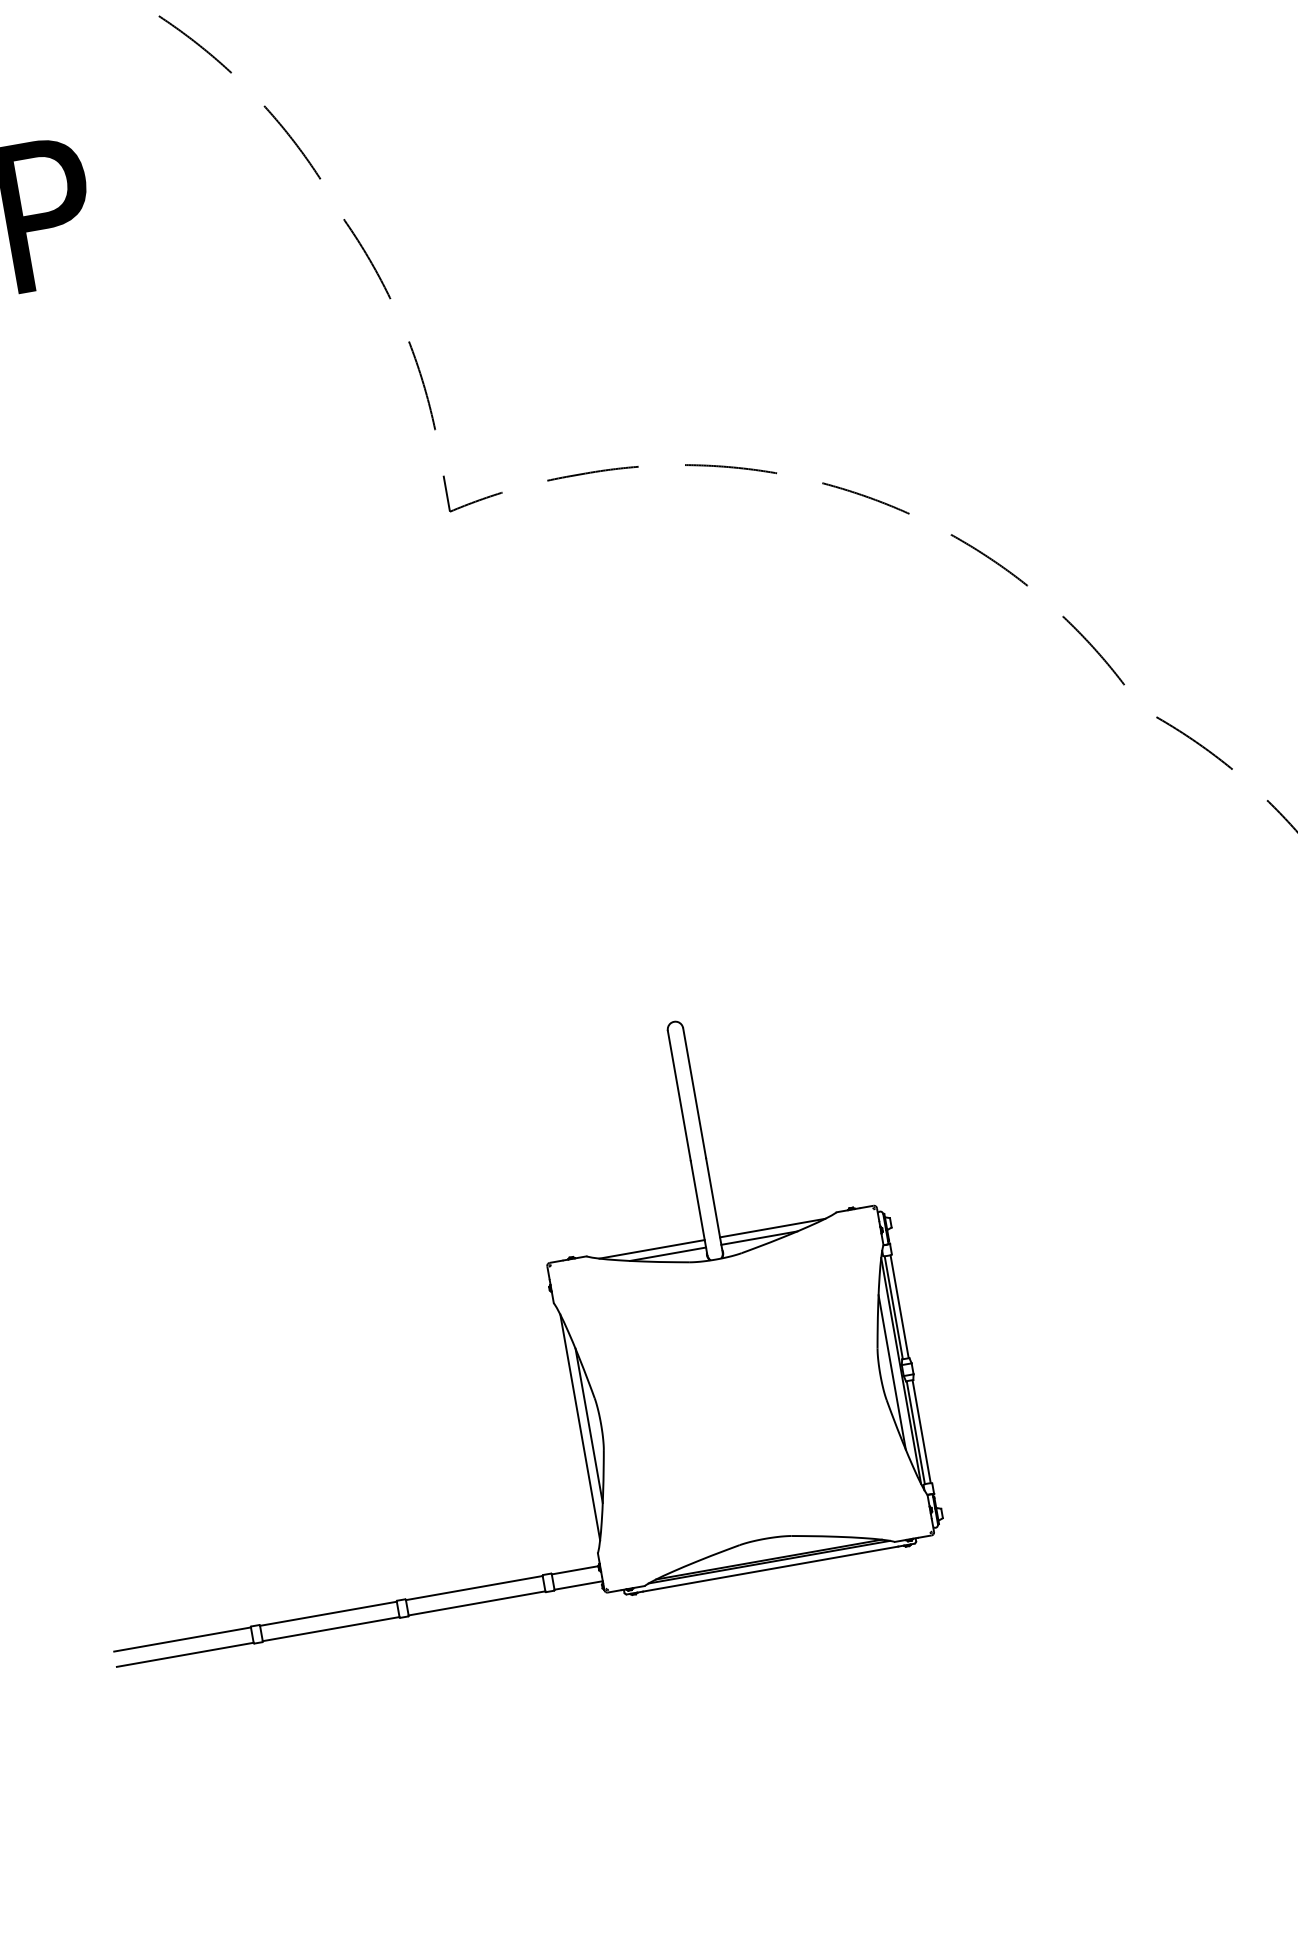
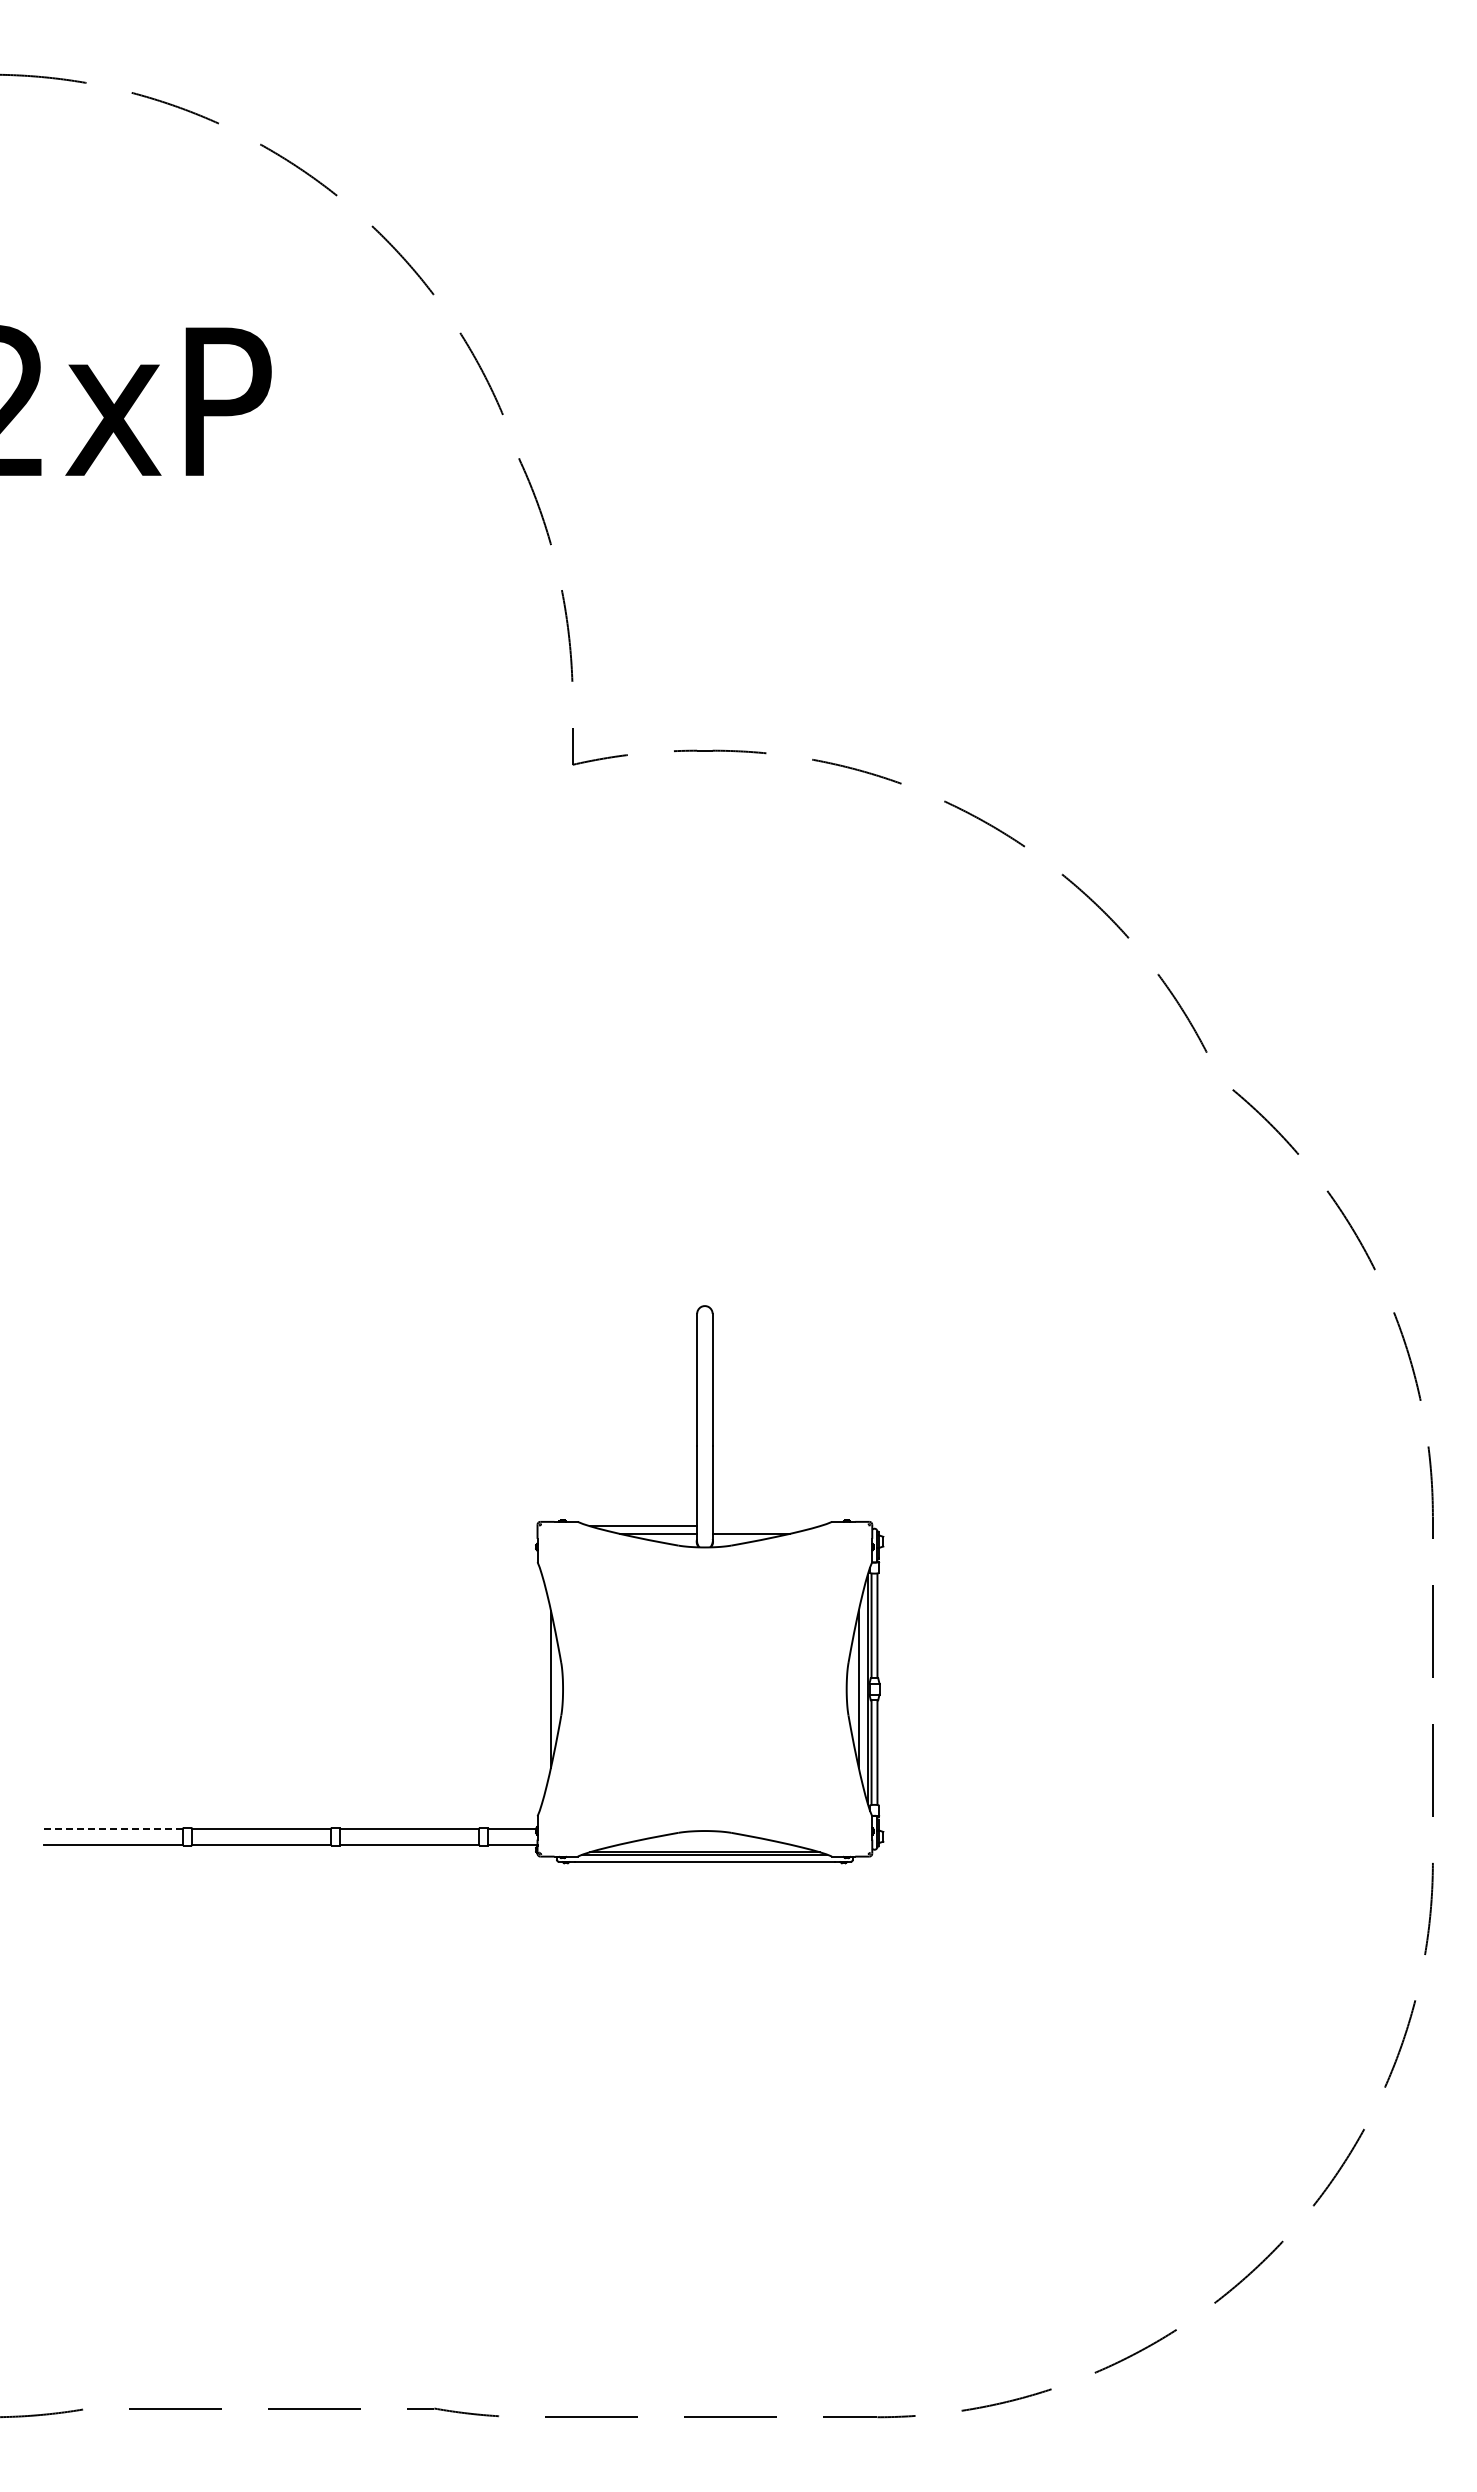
line: (772, 1228) -> (765, 1526), removed
line: (579, 1426) -> (541, 1688), removed
line: (182, 1639) -> (113, 1829), solid -> dashed

